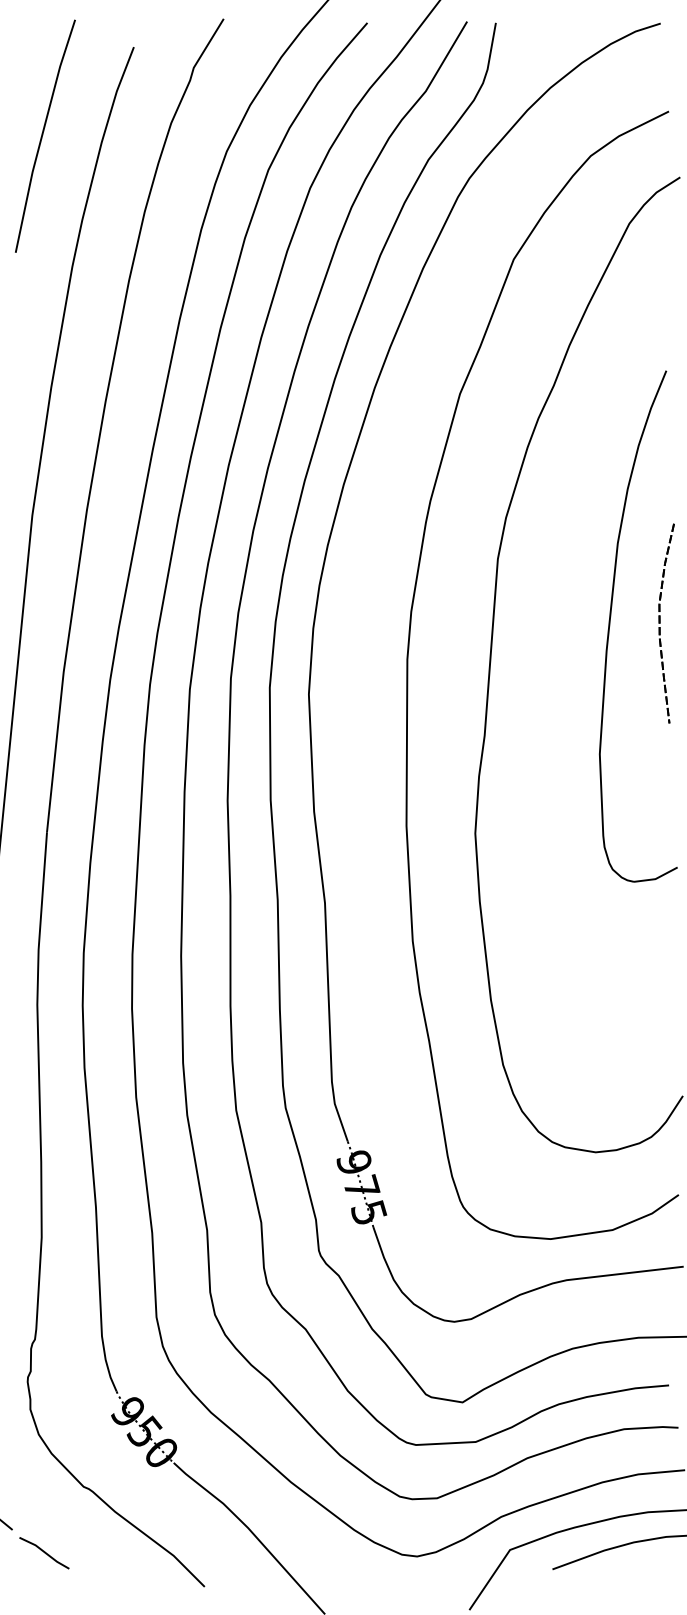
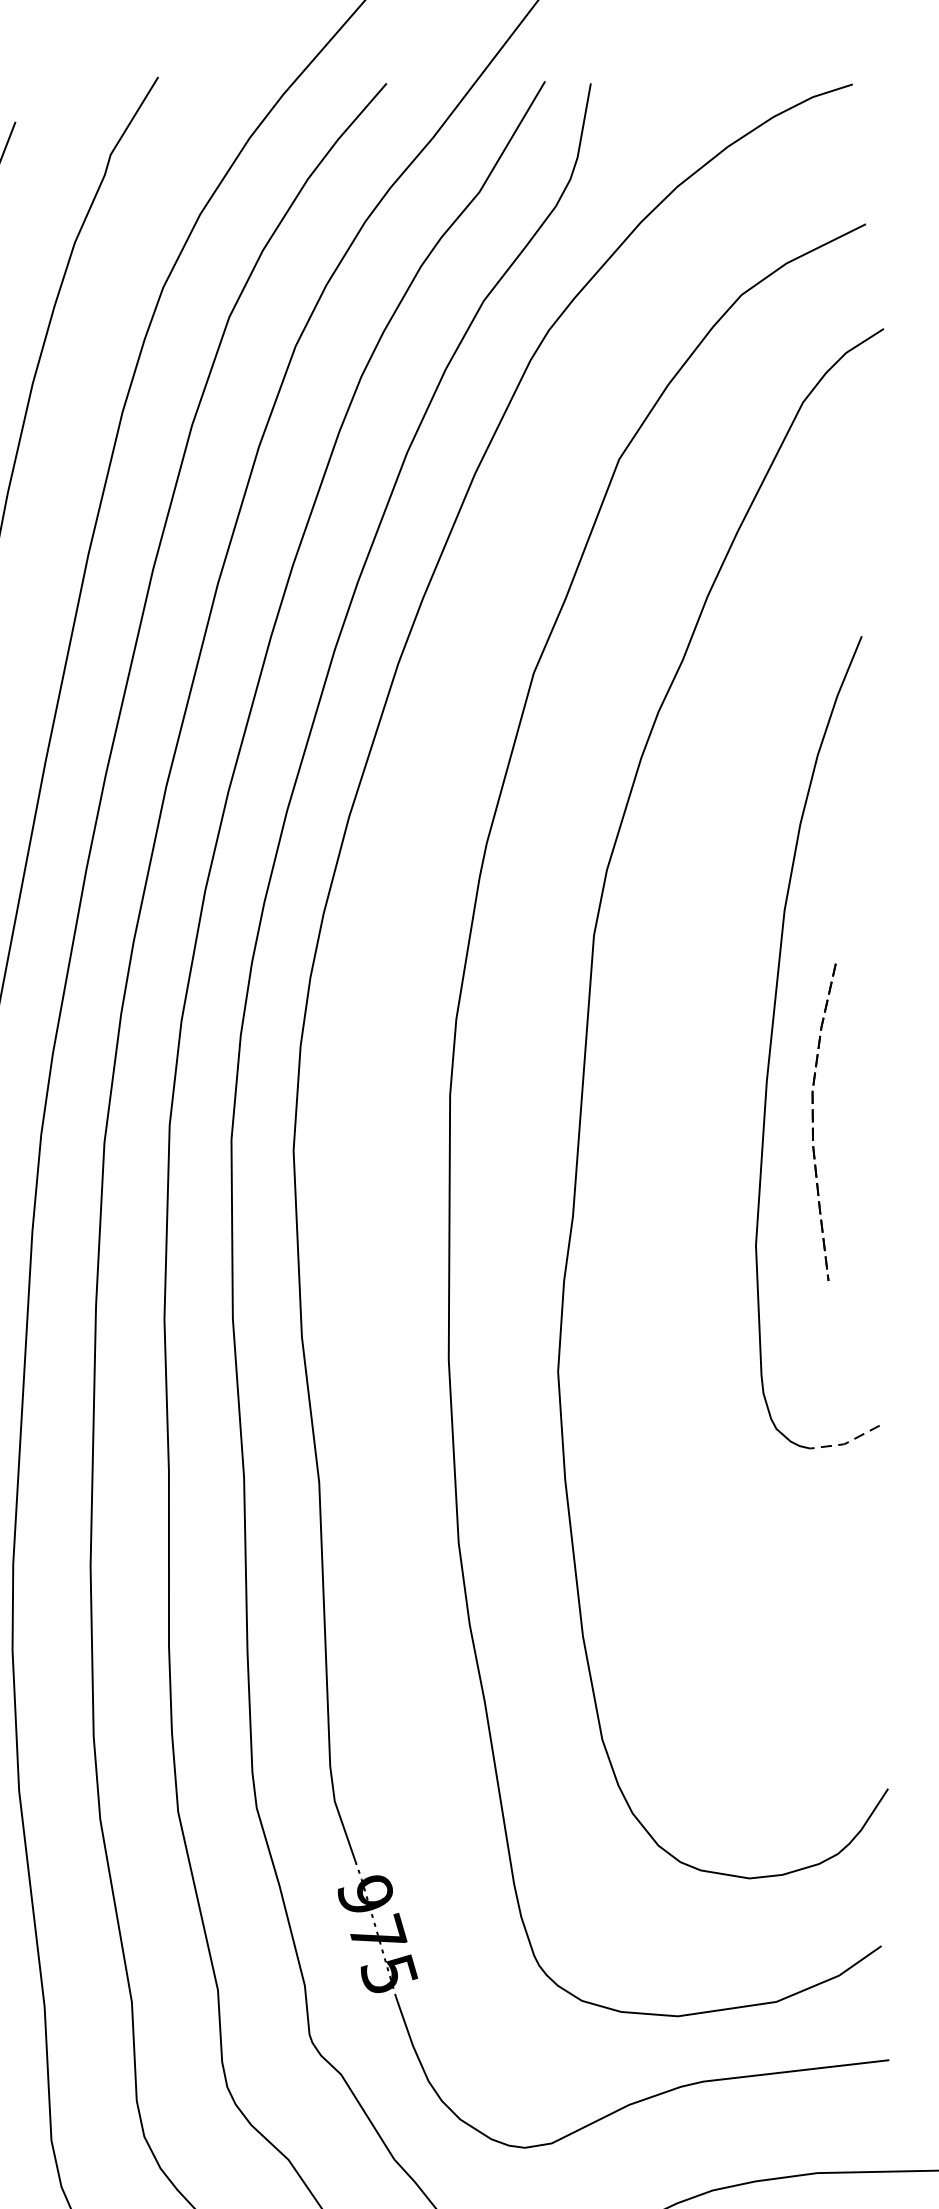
part: (666, 623) -> (823, 1122), moved
line: (656, 878) -> (846, 1443), solid -> dashed

